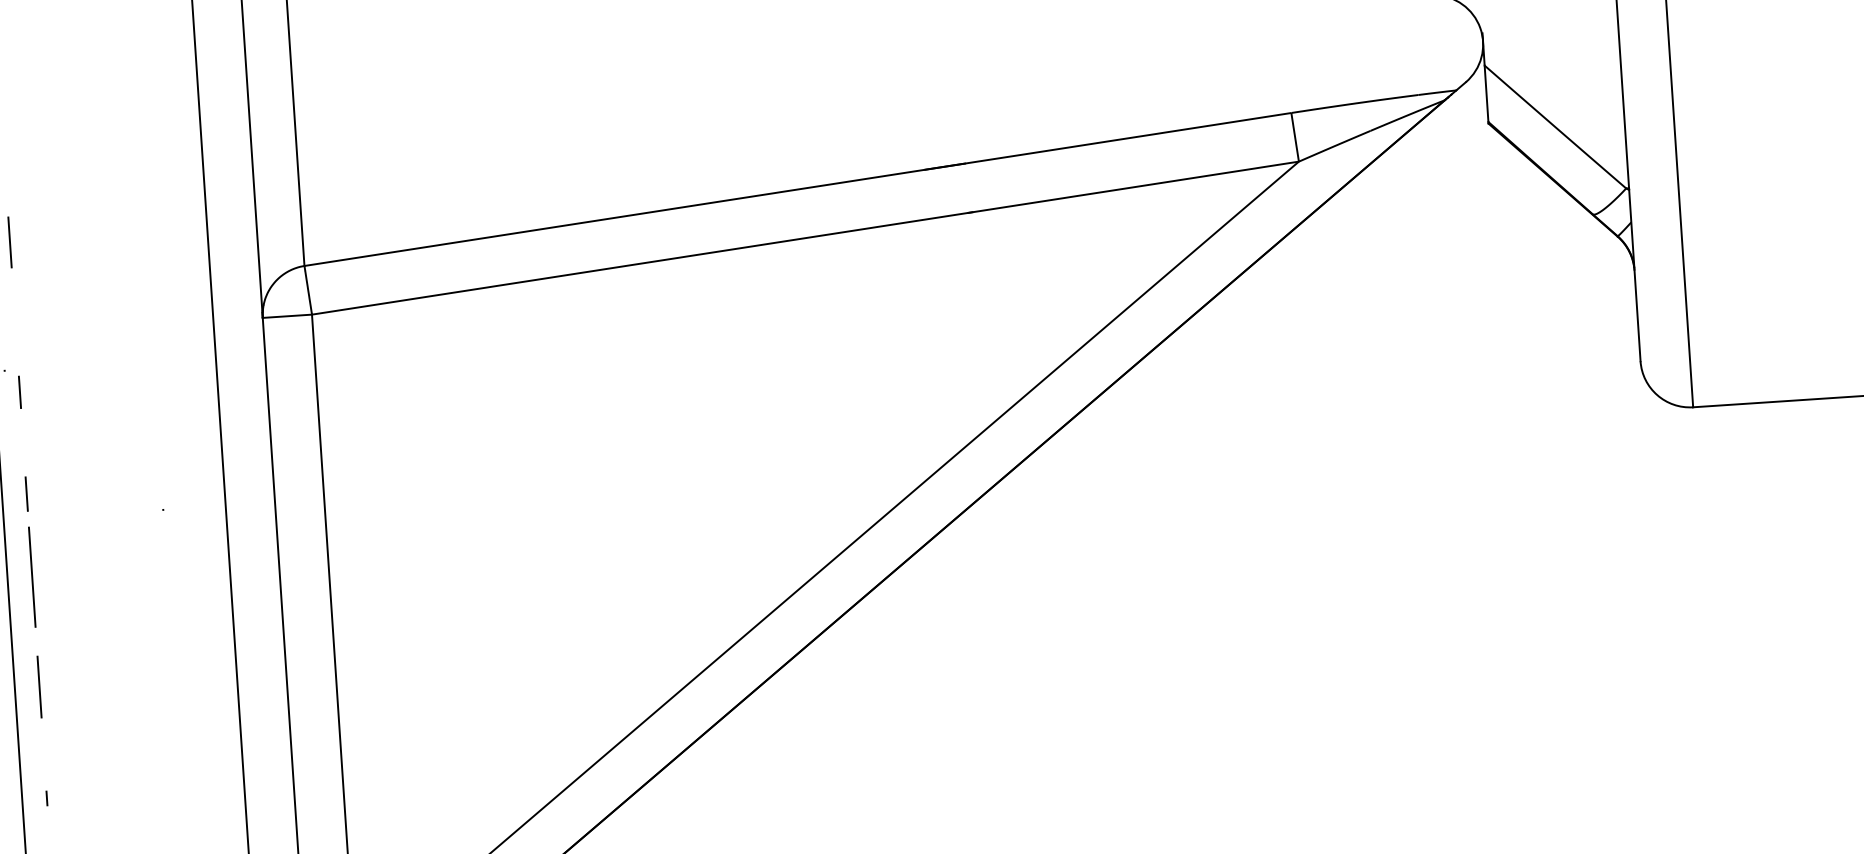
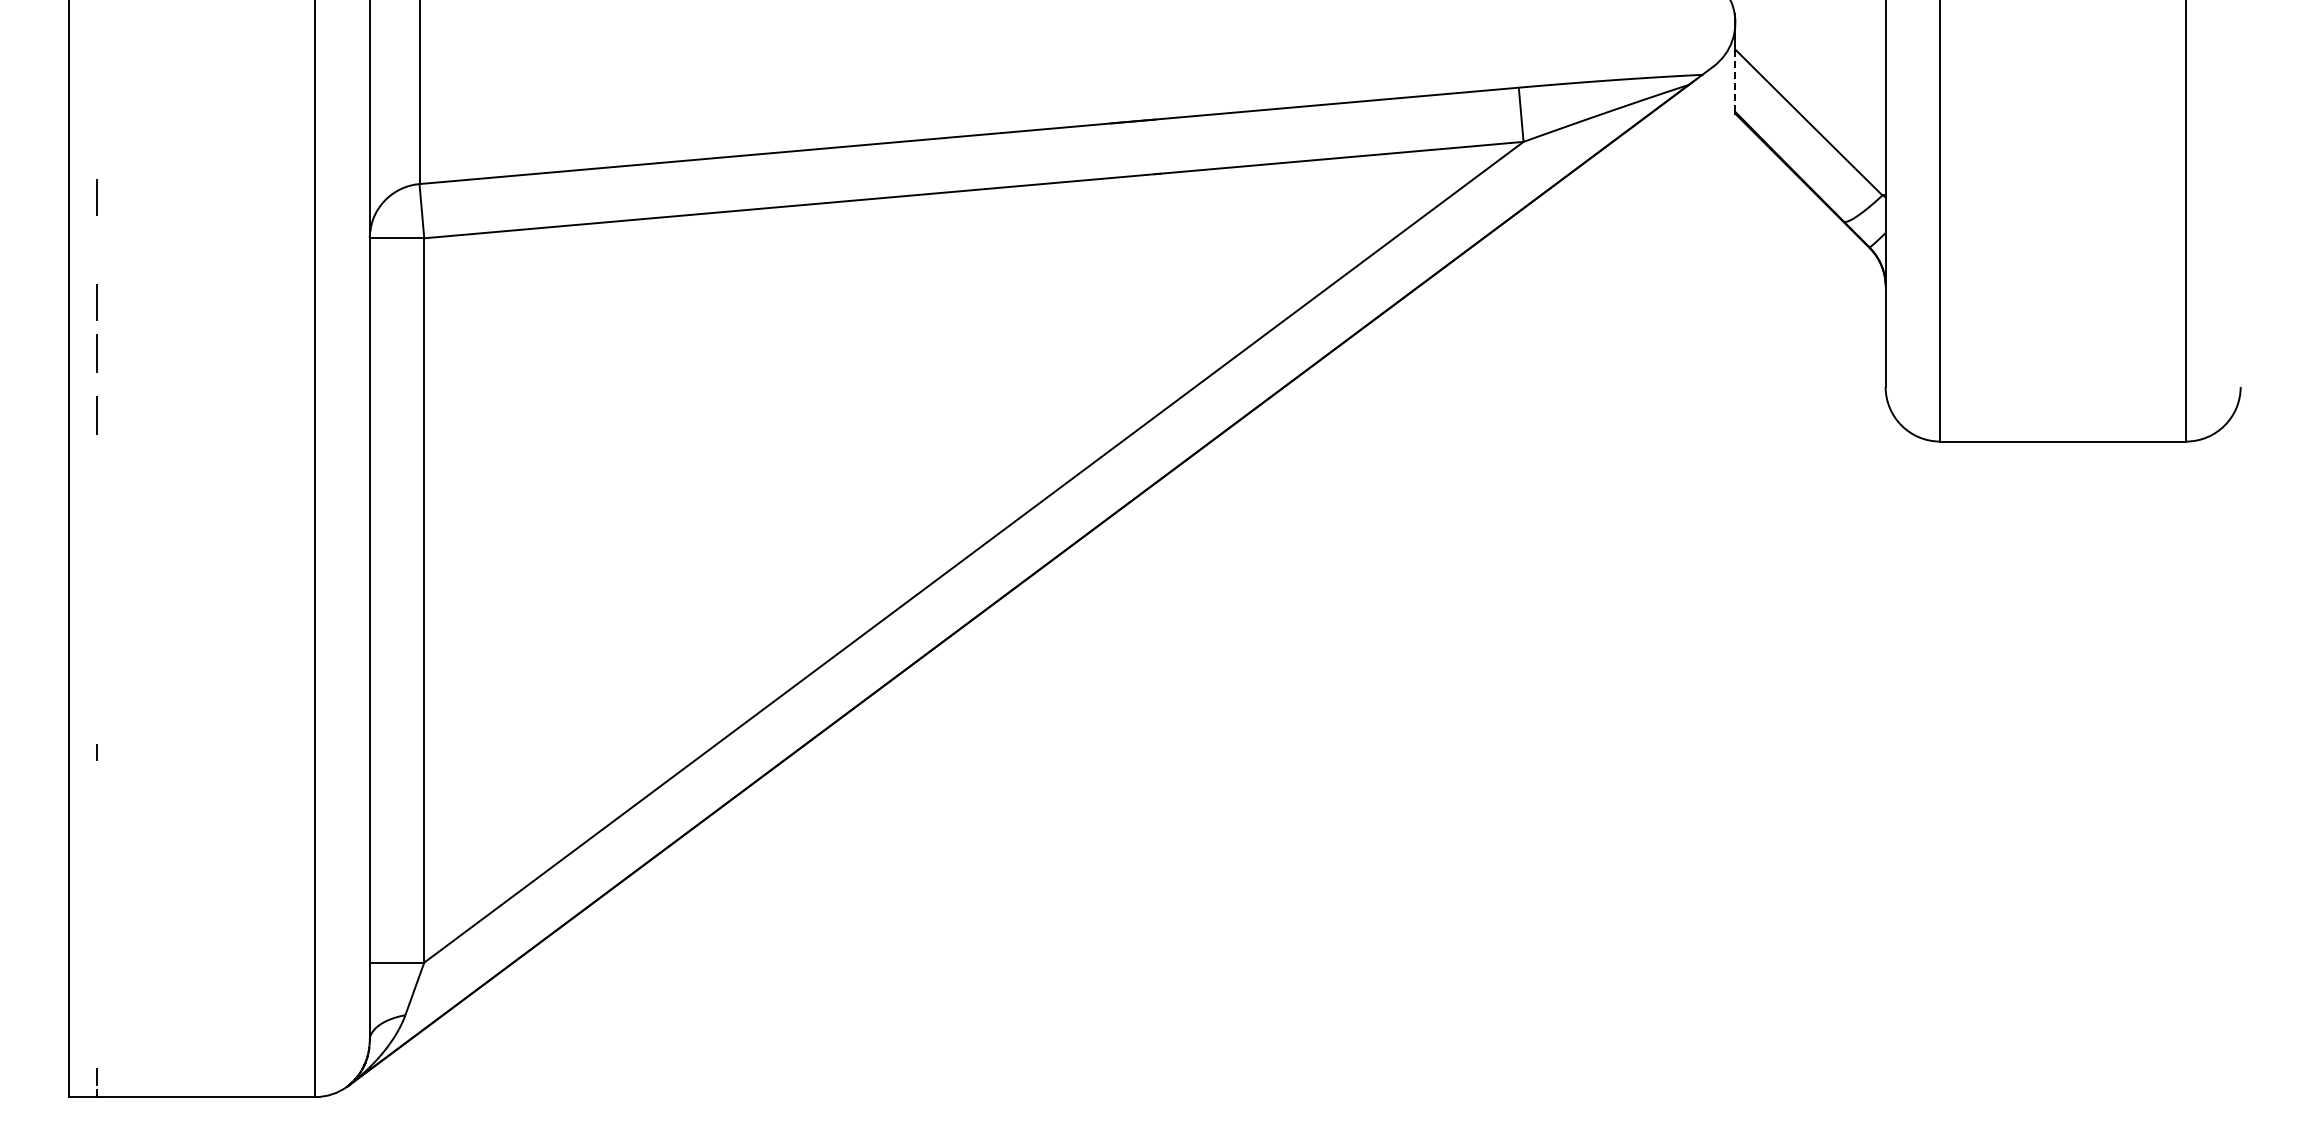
line: (1486, 93) -> (1735, 80), solid -> dashed
line: (9, 242) -> (96, 136), removed
line: (13, 297) -> (96, 197), added
line: (22, 438) -> (96, 353), added
line: (32, 577) -> (96, 507), removed
line: (39, 686) -> (96, 628), removed

